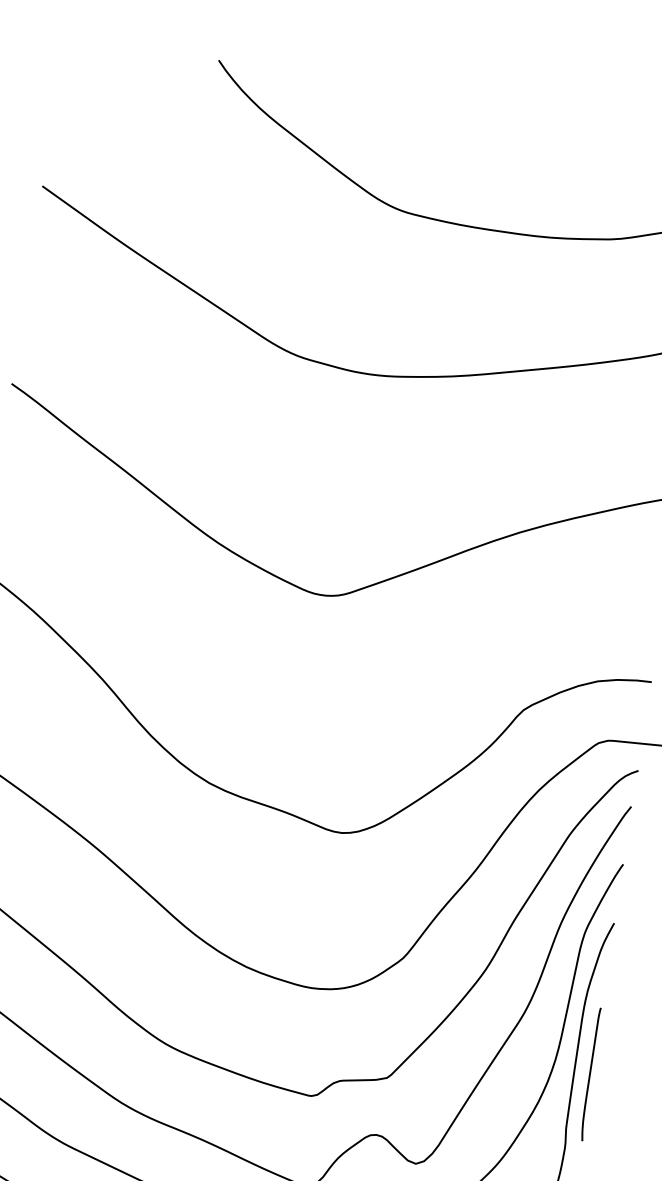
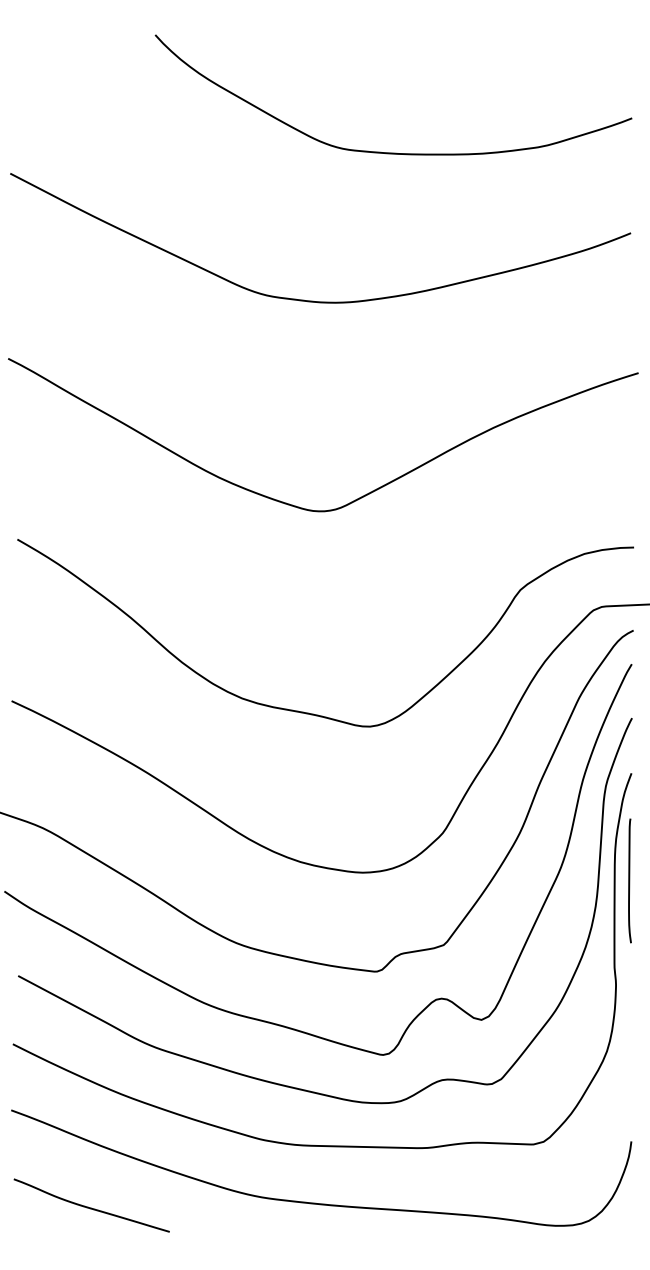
line: (590, 1073) -> (629, 880), moved

